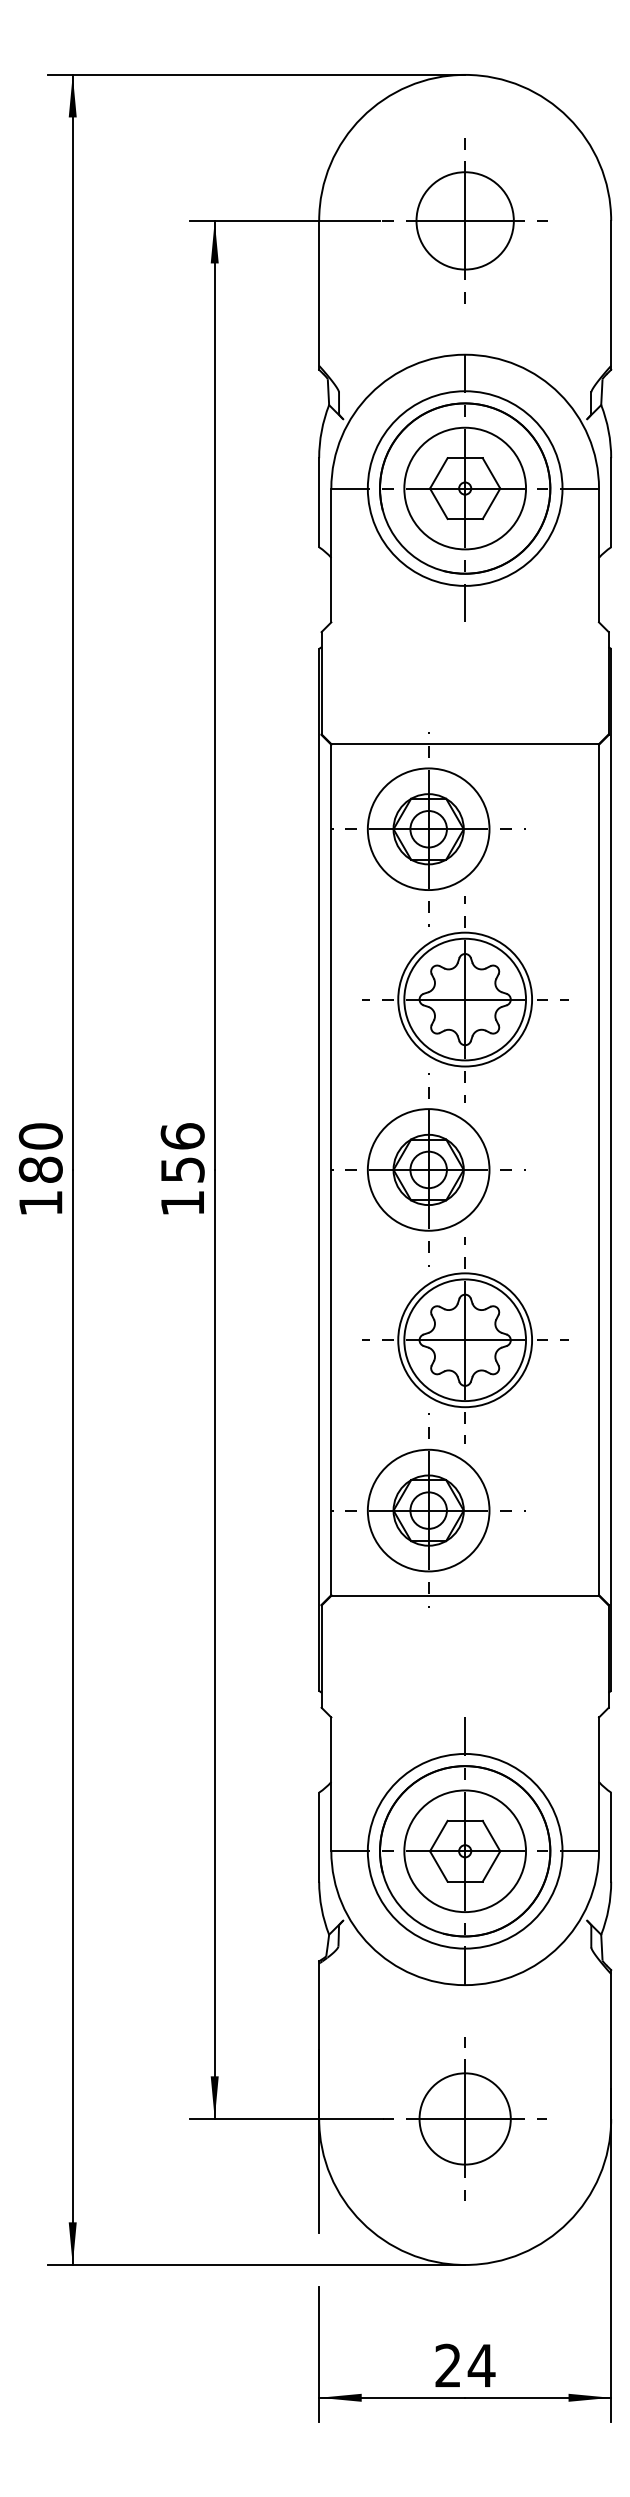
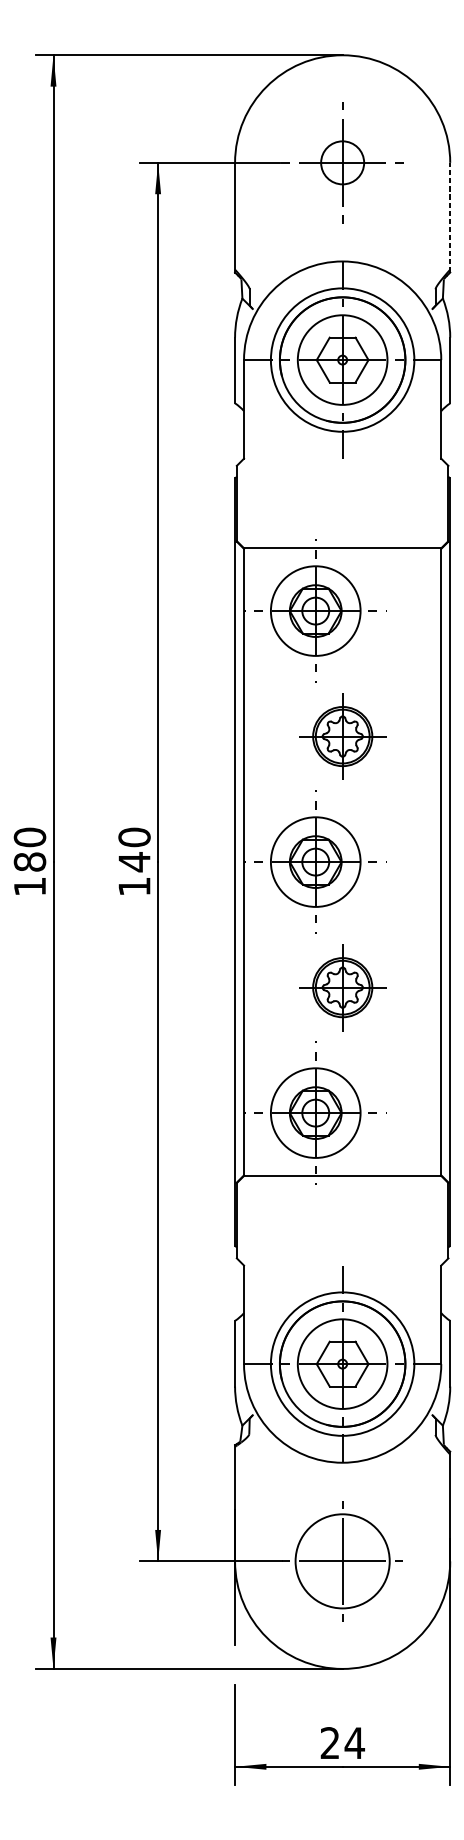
circle: (464, 220) -> (342, 162), size x0.6
line: (611, 294) -> (450, 217), solid -> dashed
part: (465, 999) -> (342, 736), size x0.6
text: (182, 1153) -> (134, 850), 156 -> 140
part: (465, 1340) -> (342, 987), size x0.6
circle: (464, 2118) -> (342, 1561), size x1.4

